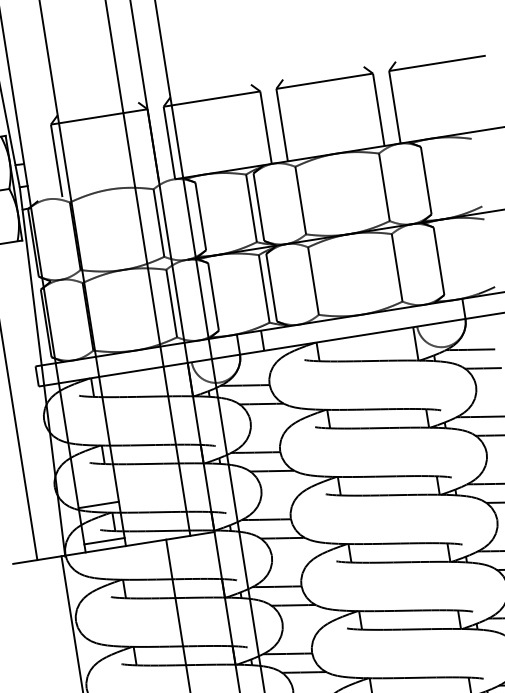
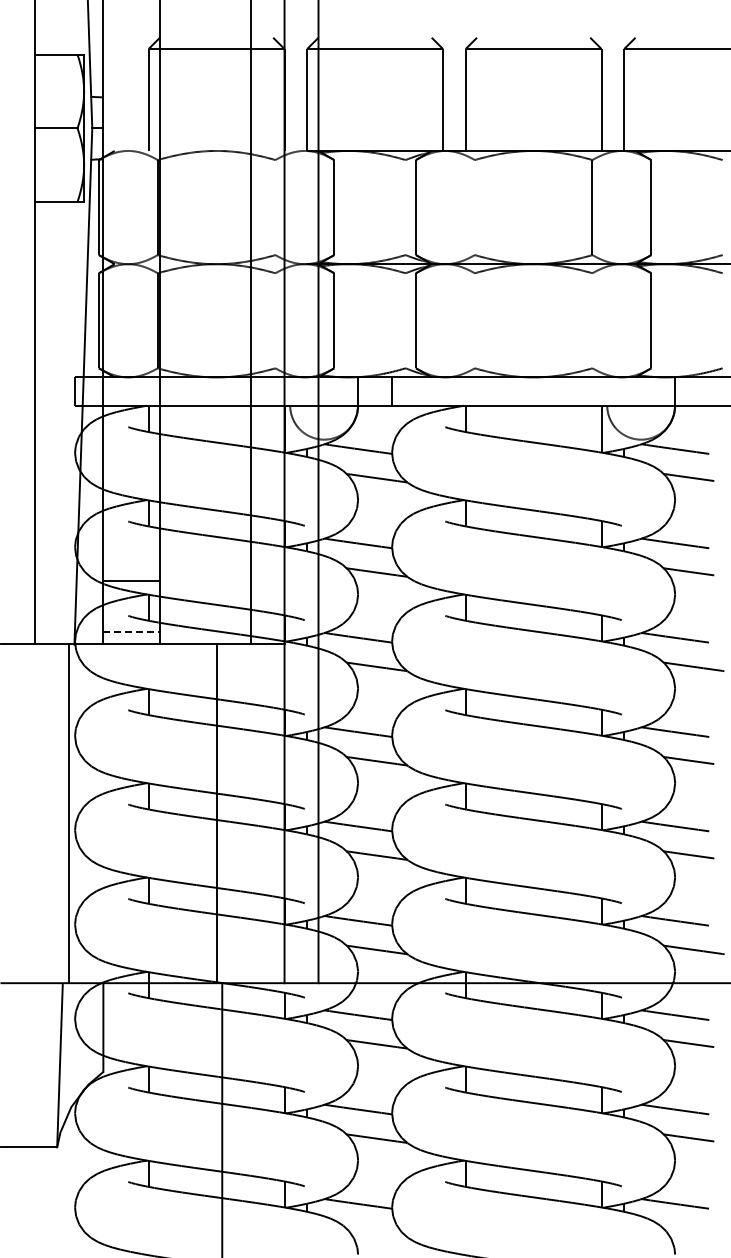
line: (300, 200) -> (474, 207), removed
line: (251, 208) -> (405, 207), removed
line: (158, 222) -> (275, 207), removed
line: (397, 267) -> (592, 320), removed
line: (313, 280) -> (474, 320), removed
line: (264, 288) -> (405, 320), removed
line: (171, 303) -> (275, 320), removed
line: (105, 541) -> (132, 632), solid -> dashed

